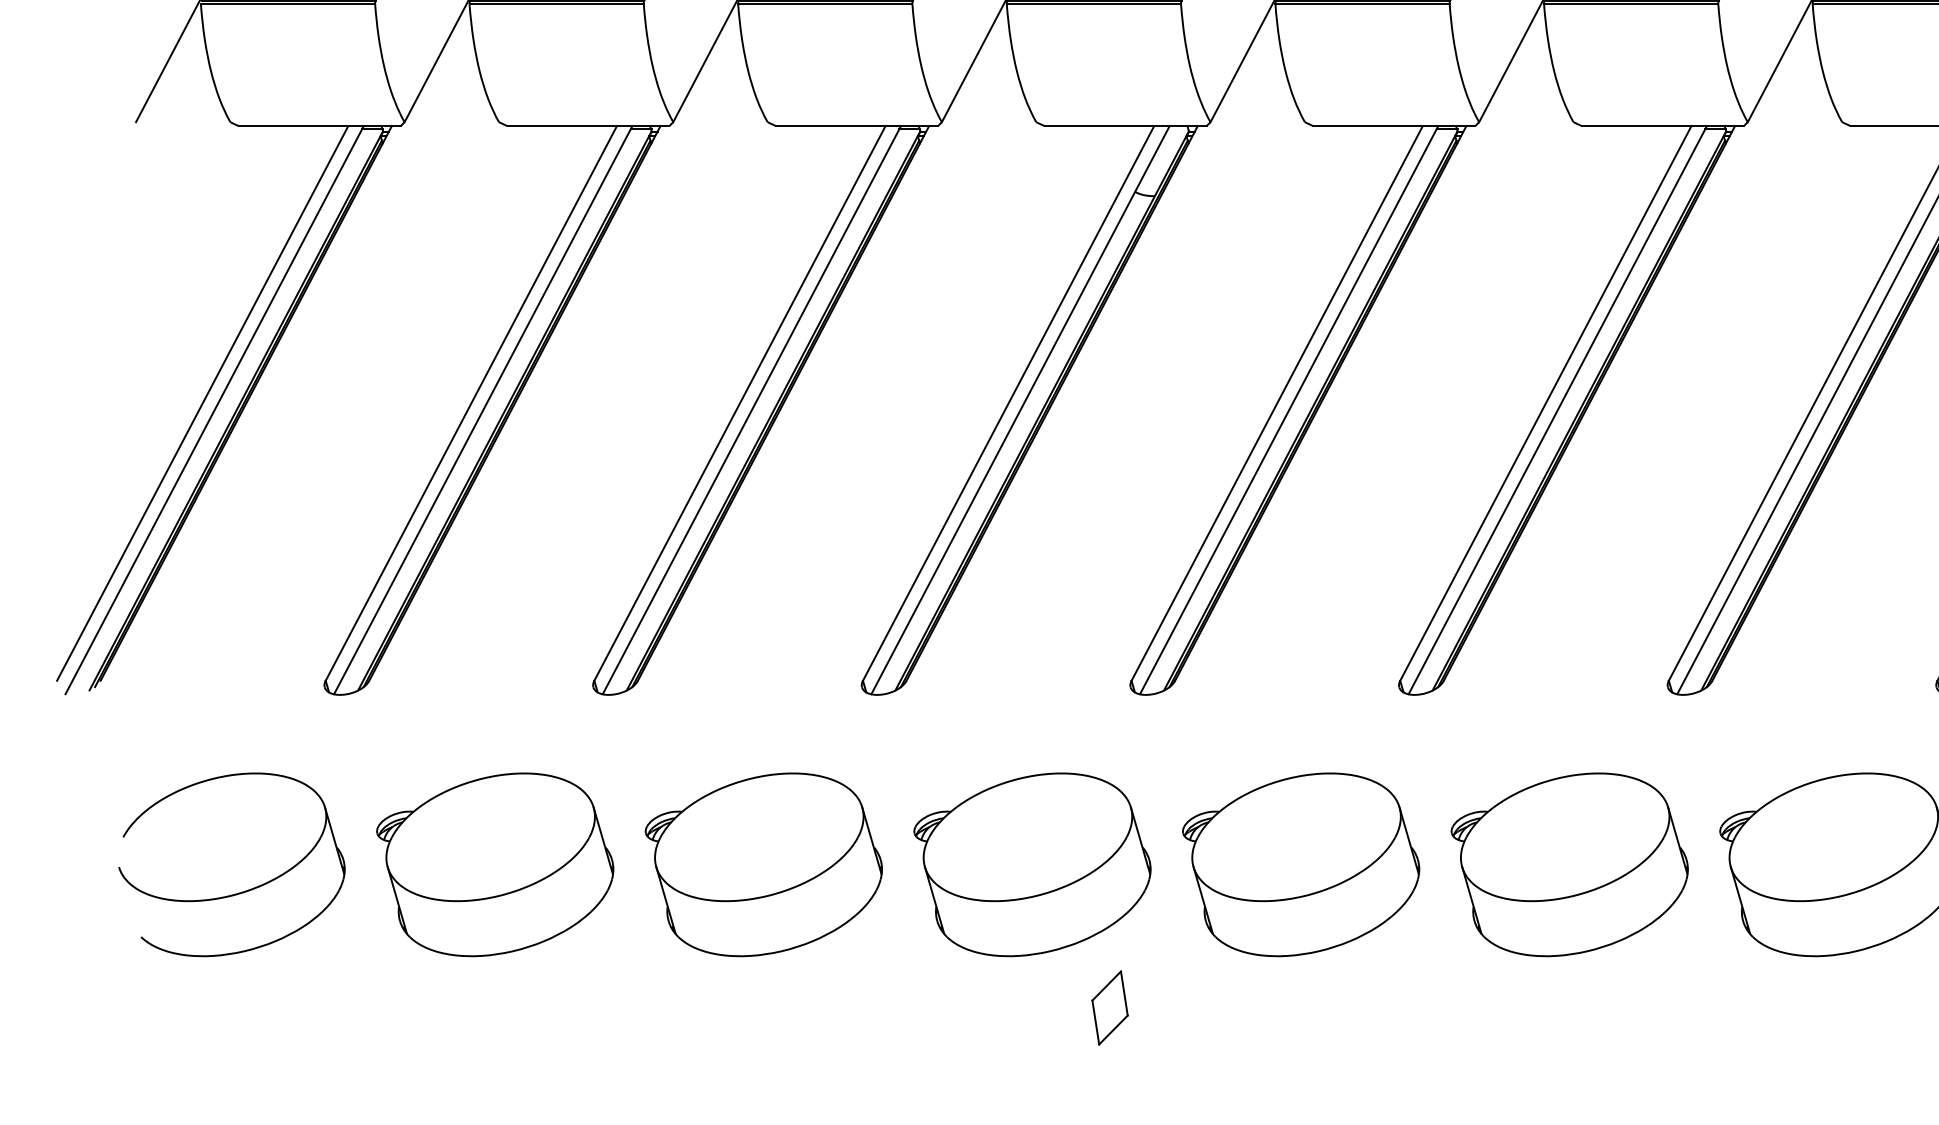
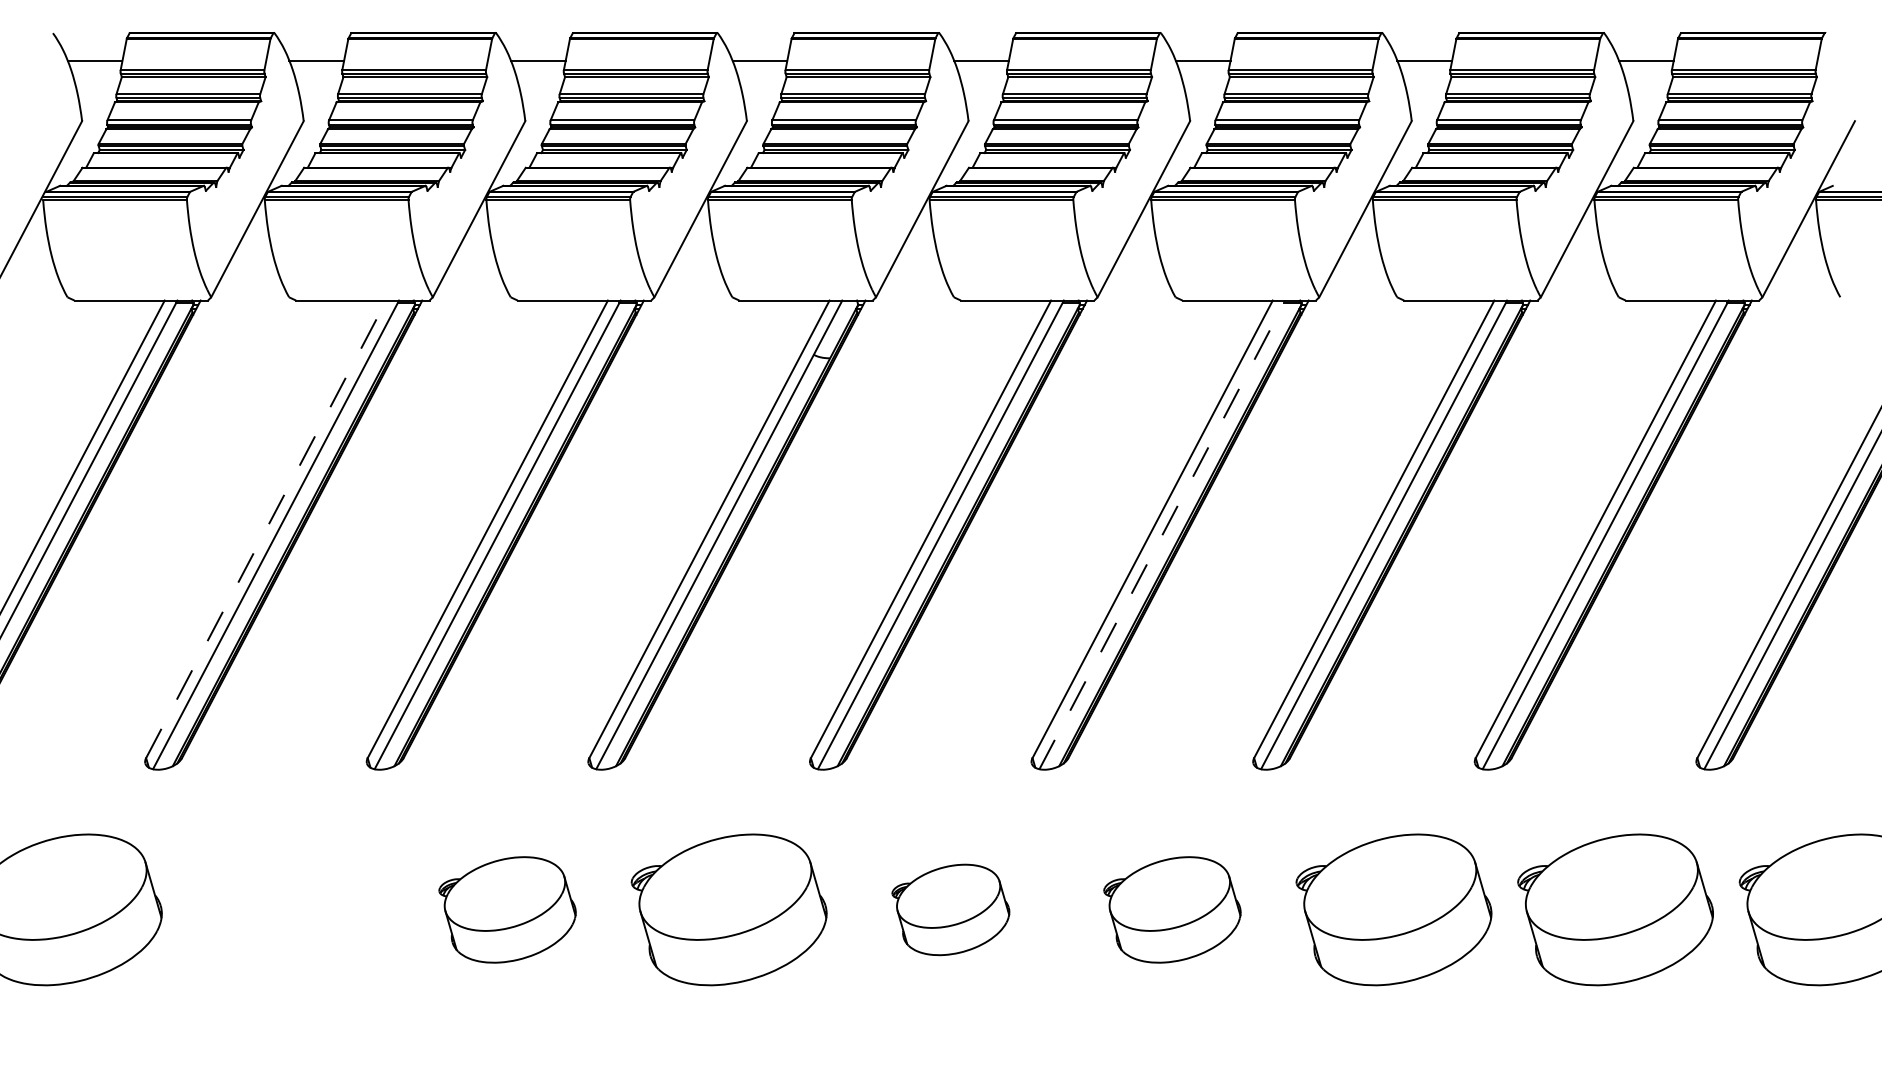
line: (471, 402) -> (266, 528), solid -> dashed
line: (1557, 409) -> (1162, 534), solid -> dashed
part: (494, 864) -> (285, 909), removed
part: (763, 864) -> (507, 909), size x0.7
part: (1300, 864) -> (950, 909), size x0.6
part: (1569, 864) -> (1172, 909), size x0.7
part: (1109, 1007) -> (792, 1027), removed

